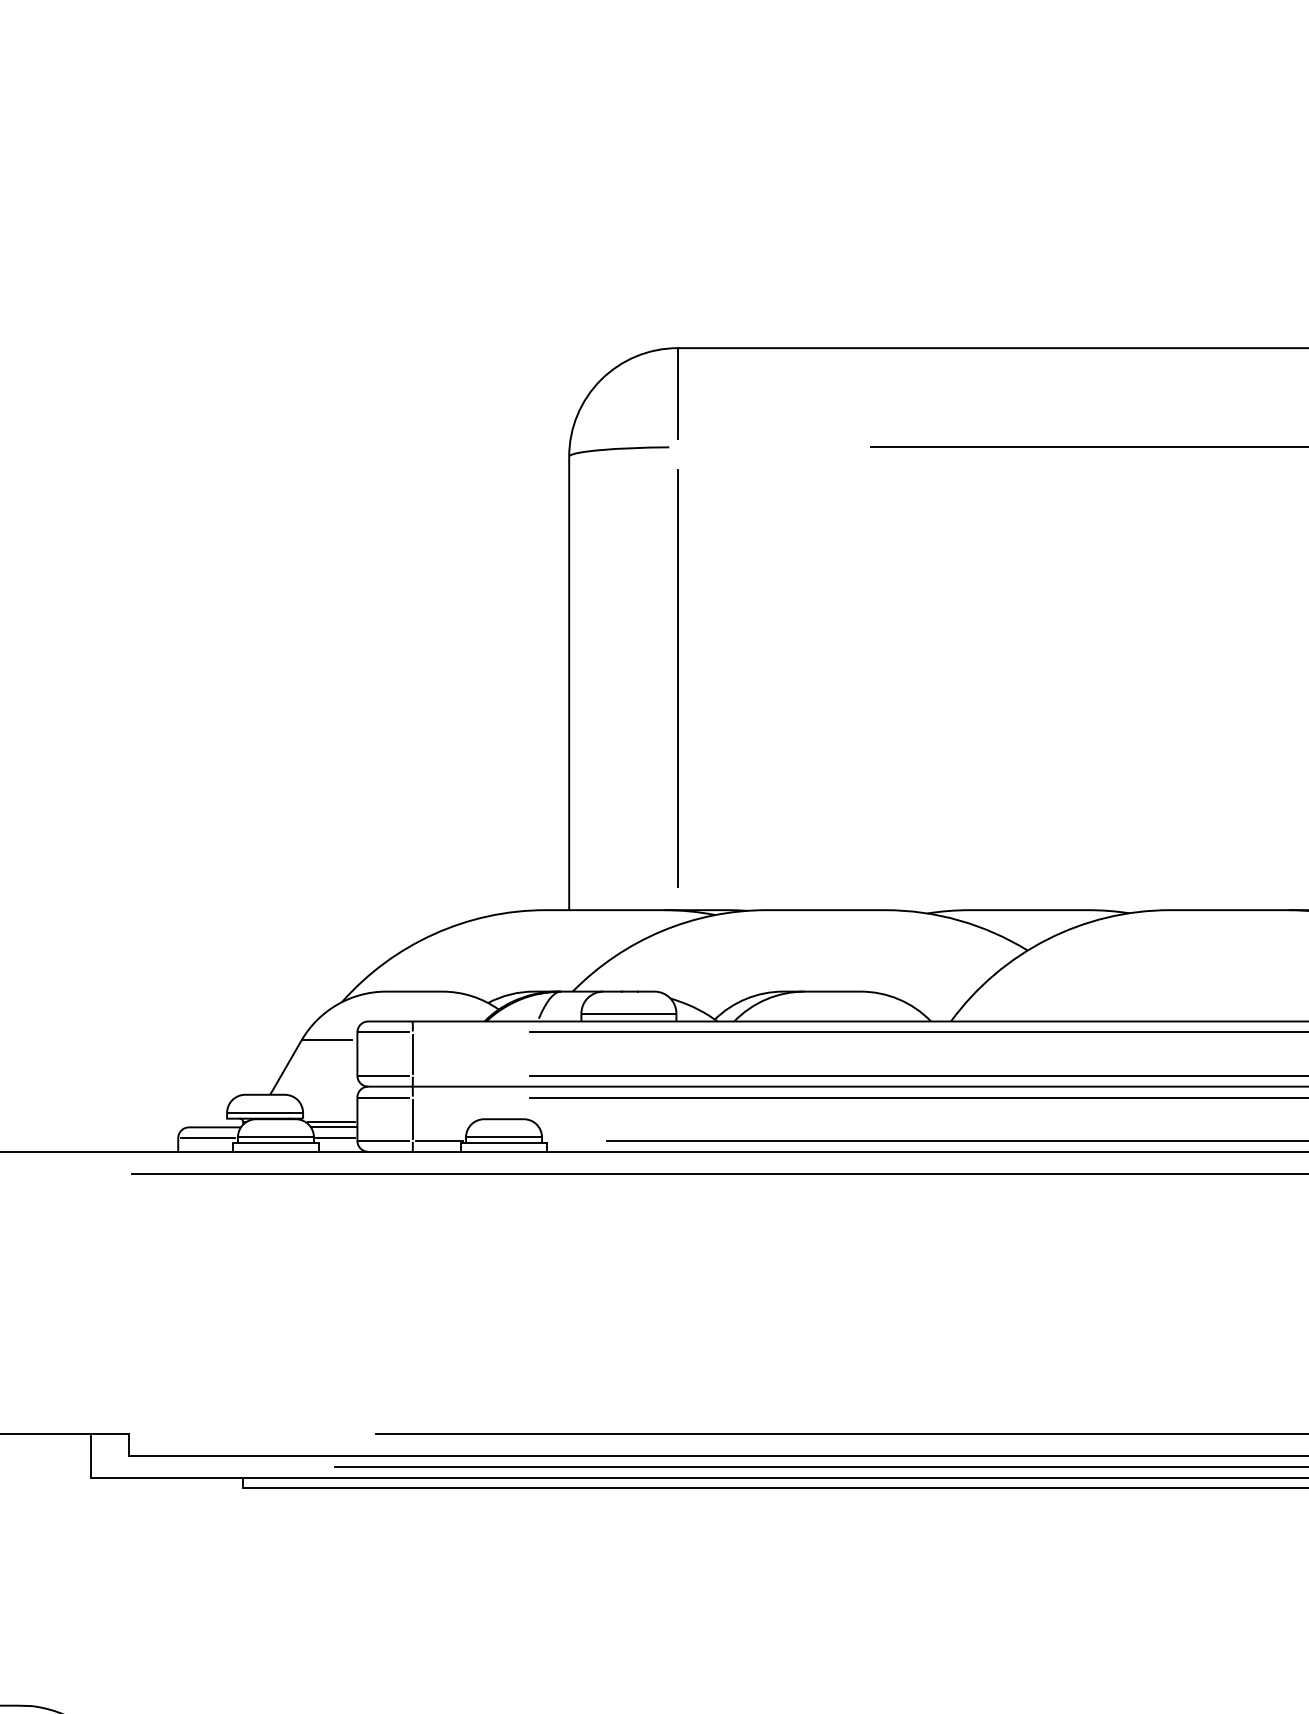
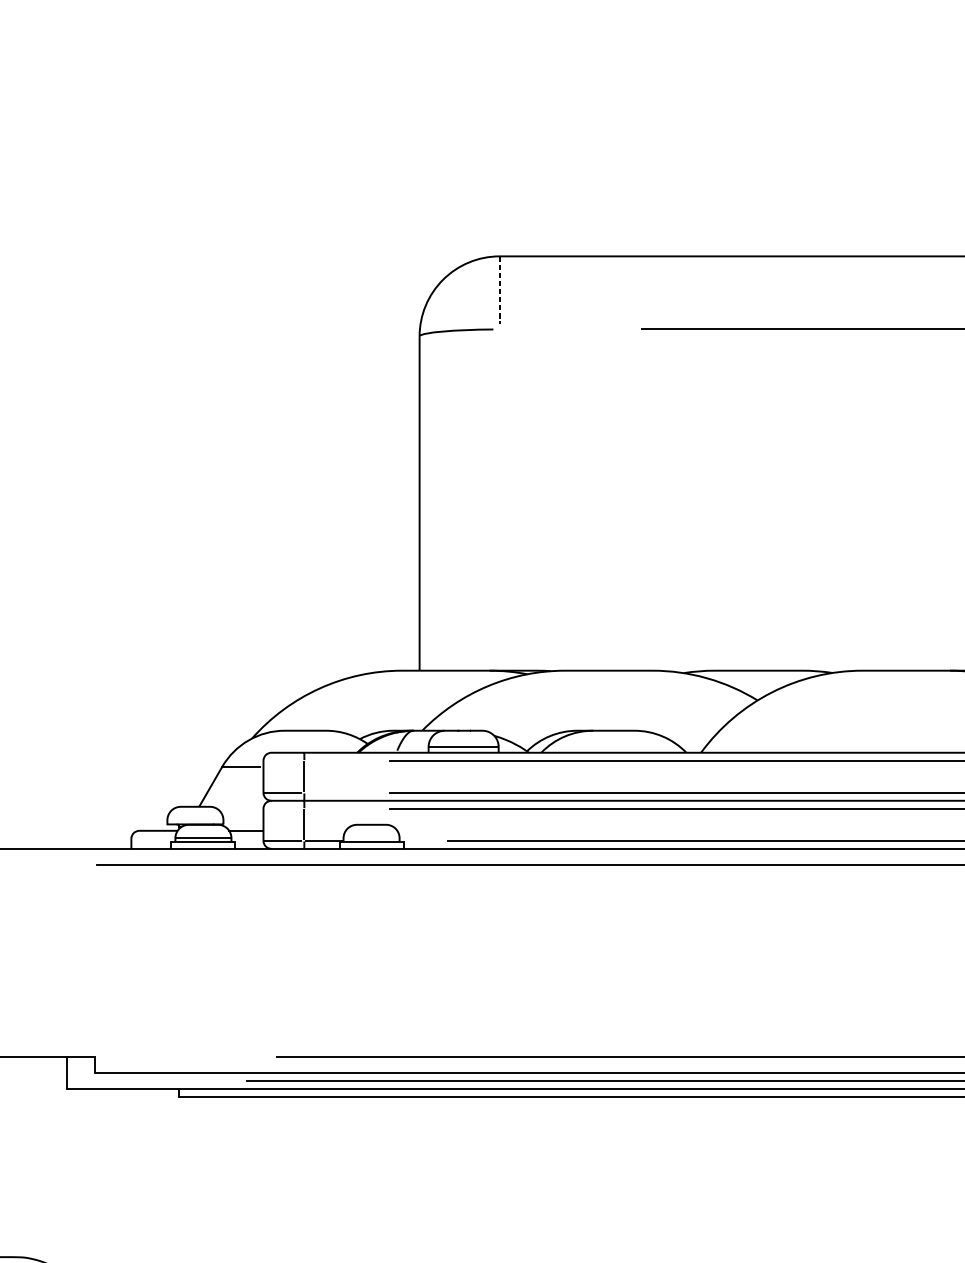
line: (677, 394) -> (499, 290), solid -> dashed
line: (677, 678) -> (499, 499), removed
line: (382, 1032) -> (281, 760), removed
line: (382, 1097) -> (281, 808), removed
line: (264, 1112) -> (194, 819), removed
line: (330, 1121) -> (243, 826), removed
line: (503, 1137) -> (371, 838), removed
line: (207, 1138) -> (152, 839), removed
line: (335, 1138) -> (247, 839), removed

